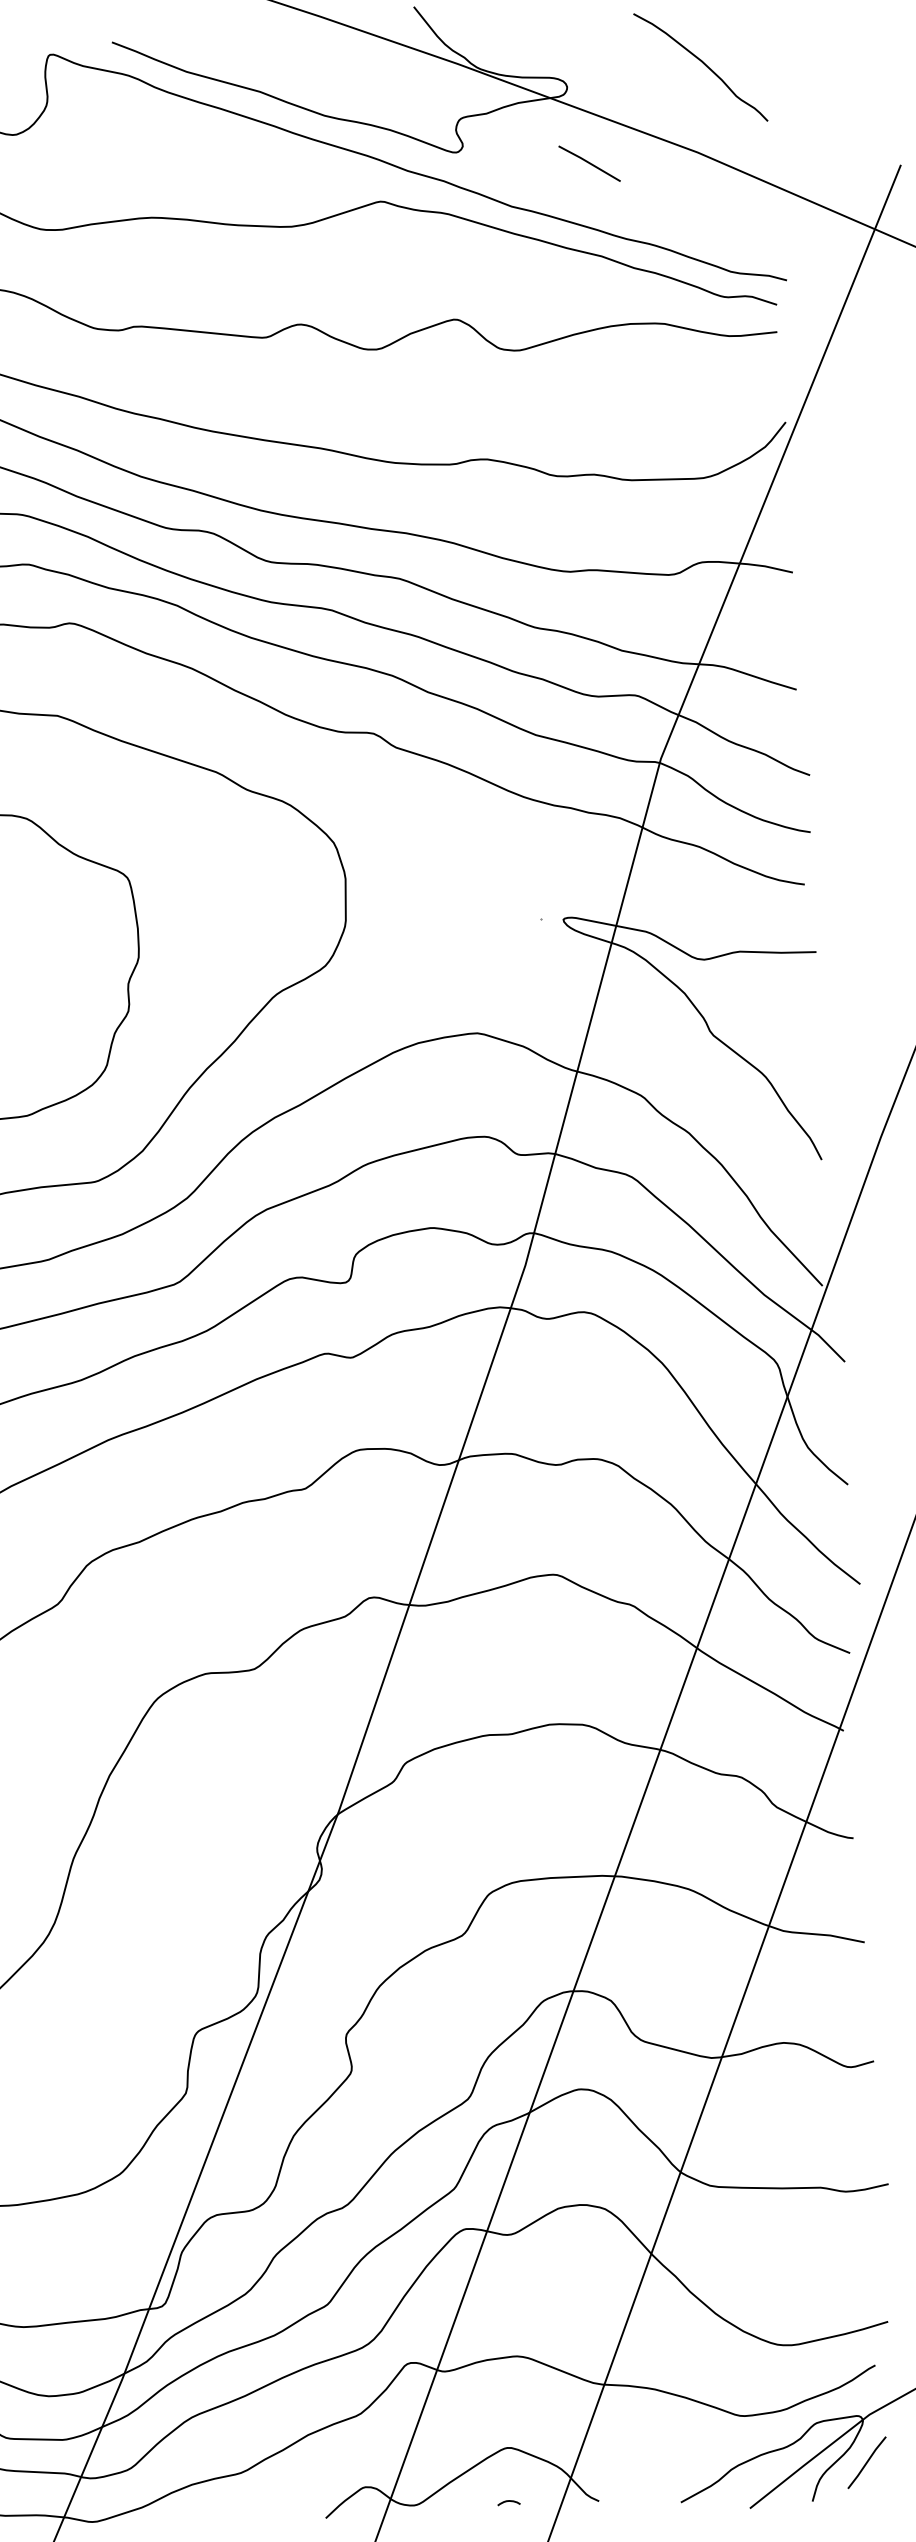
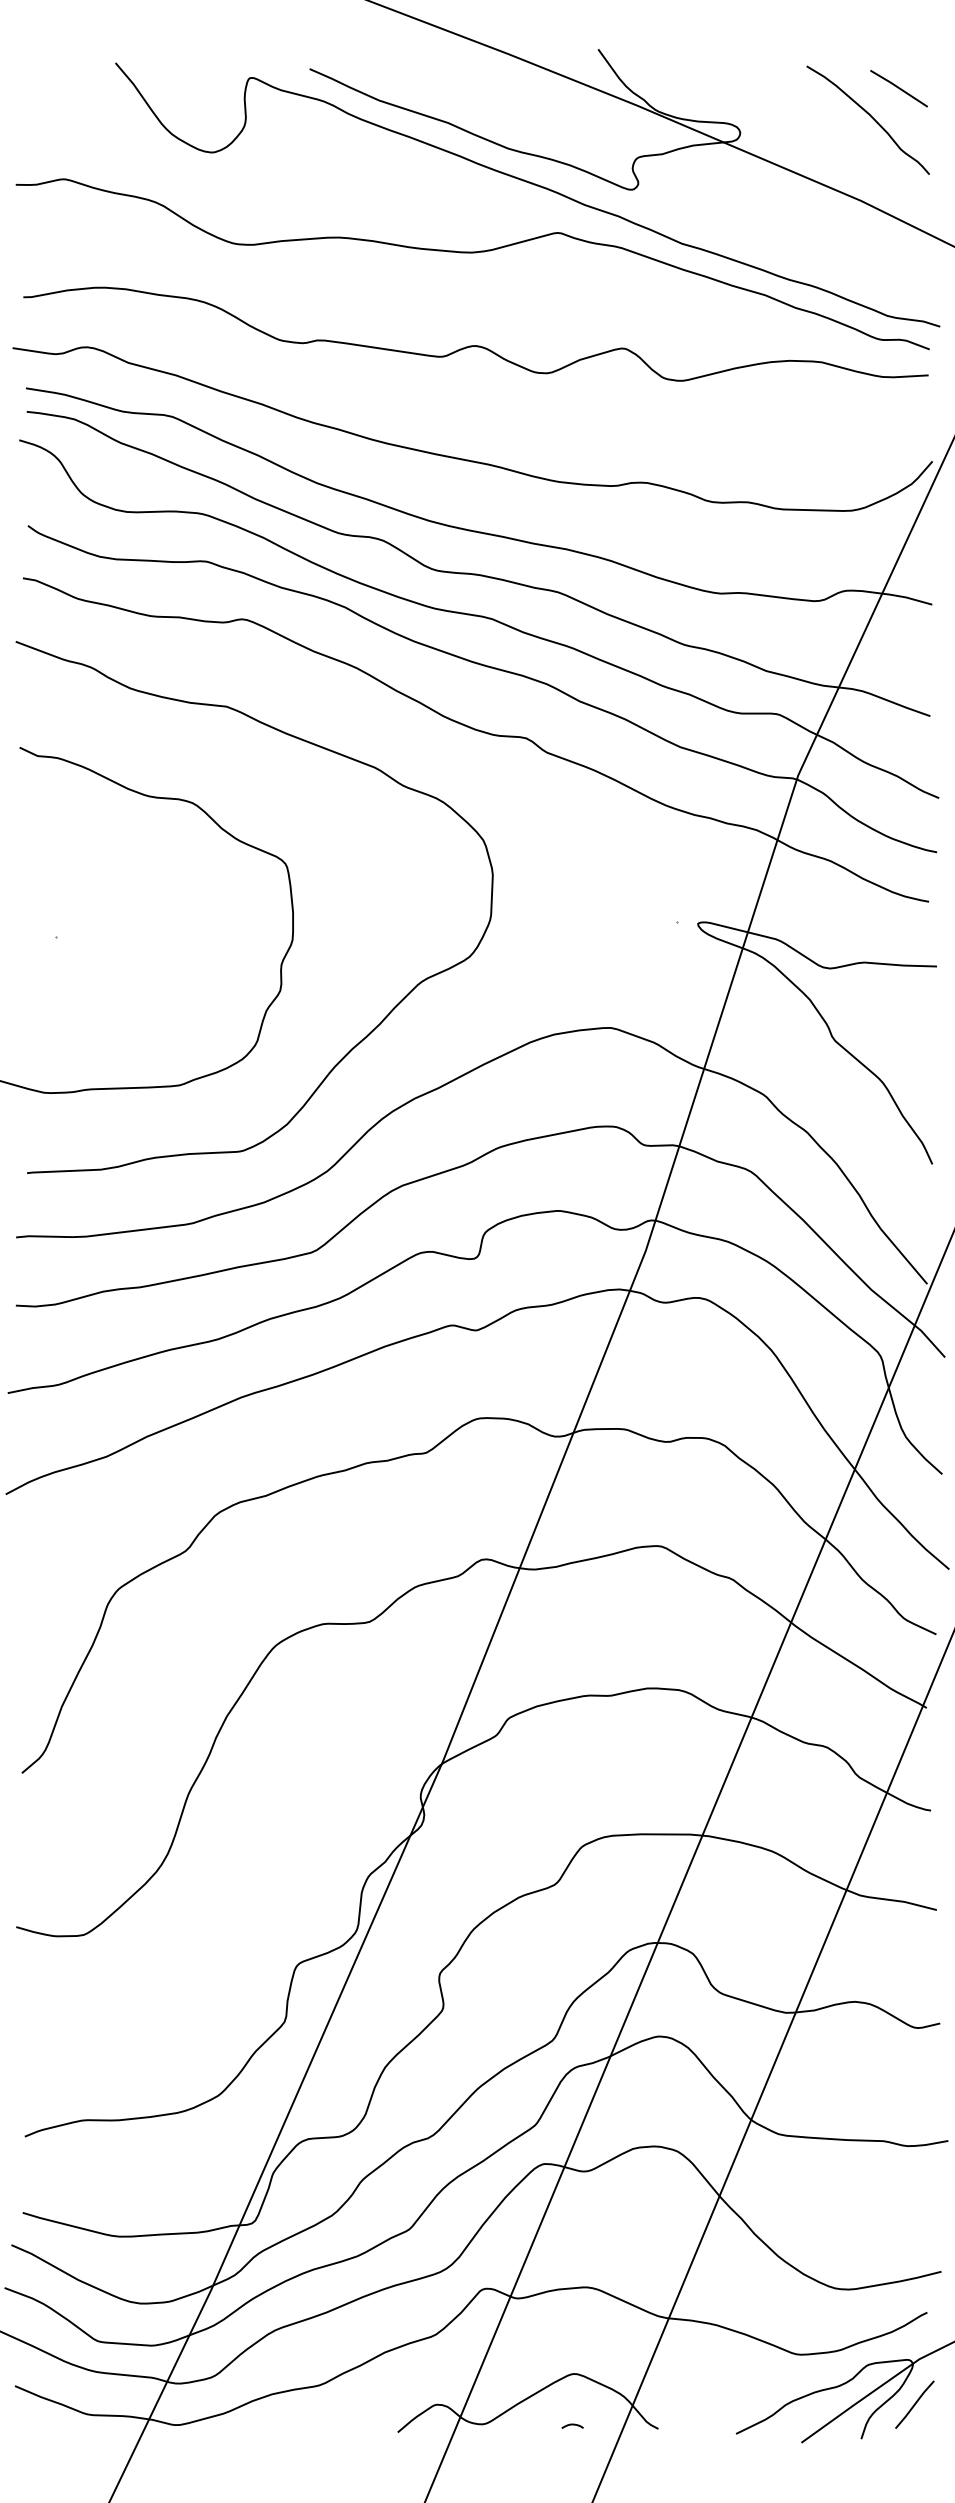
line: (589, 163) -> (898, 88), moved

